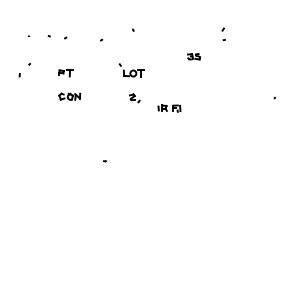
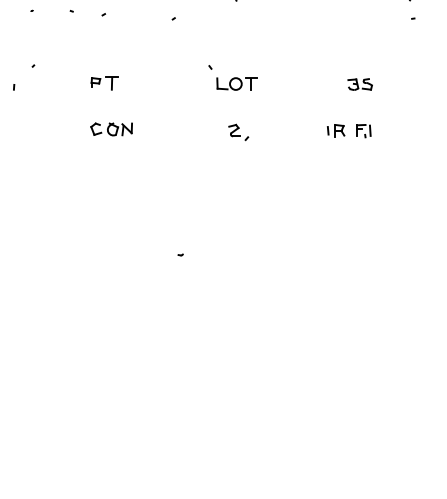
part: (193, 56) -> (359, 83), moved
part: (169, 108) -> (349, 130), moved

